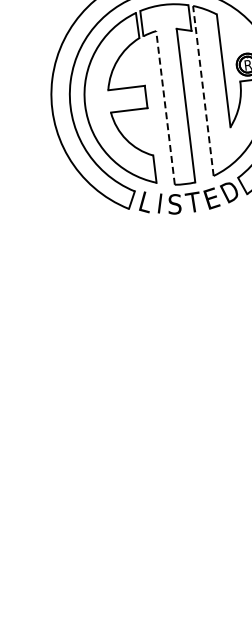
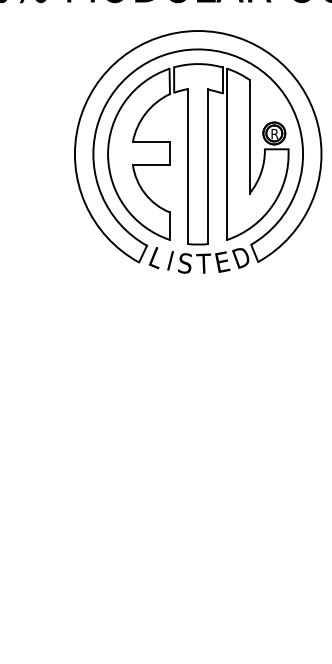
line: (203, 91) -> (227, 154), dashed -> solid
line: (165, 107) -> (187, 166), dashed -> solid

